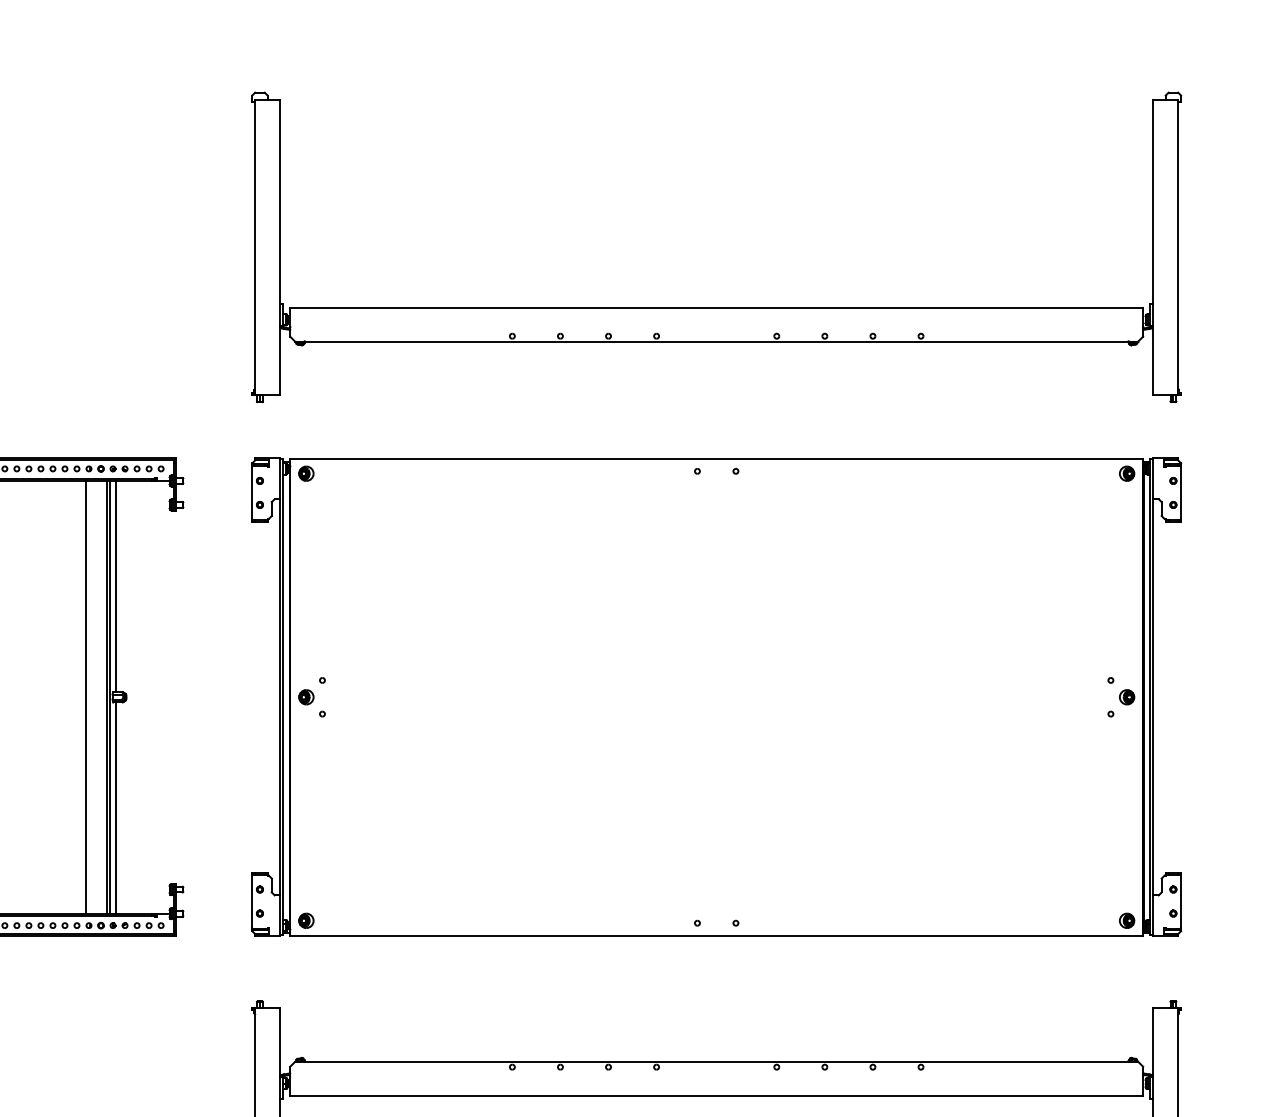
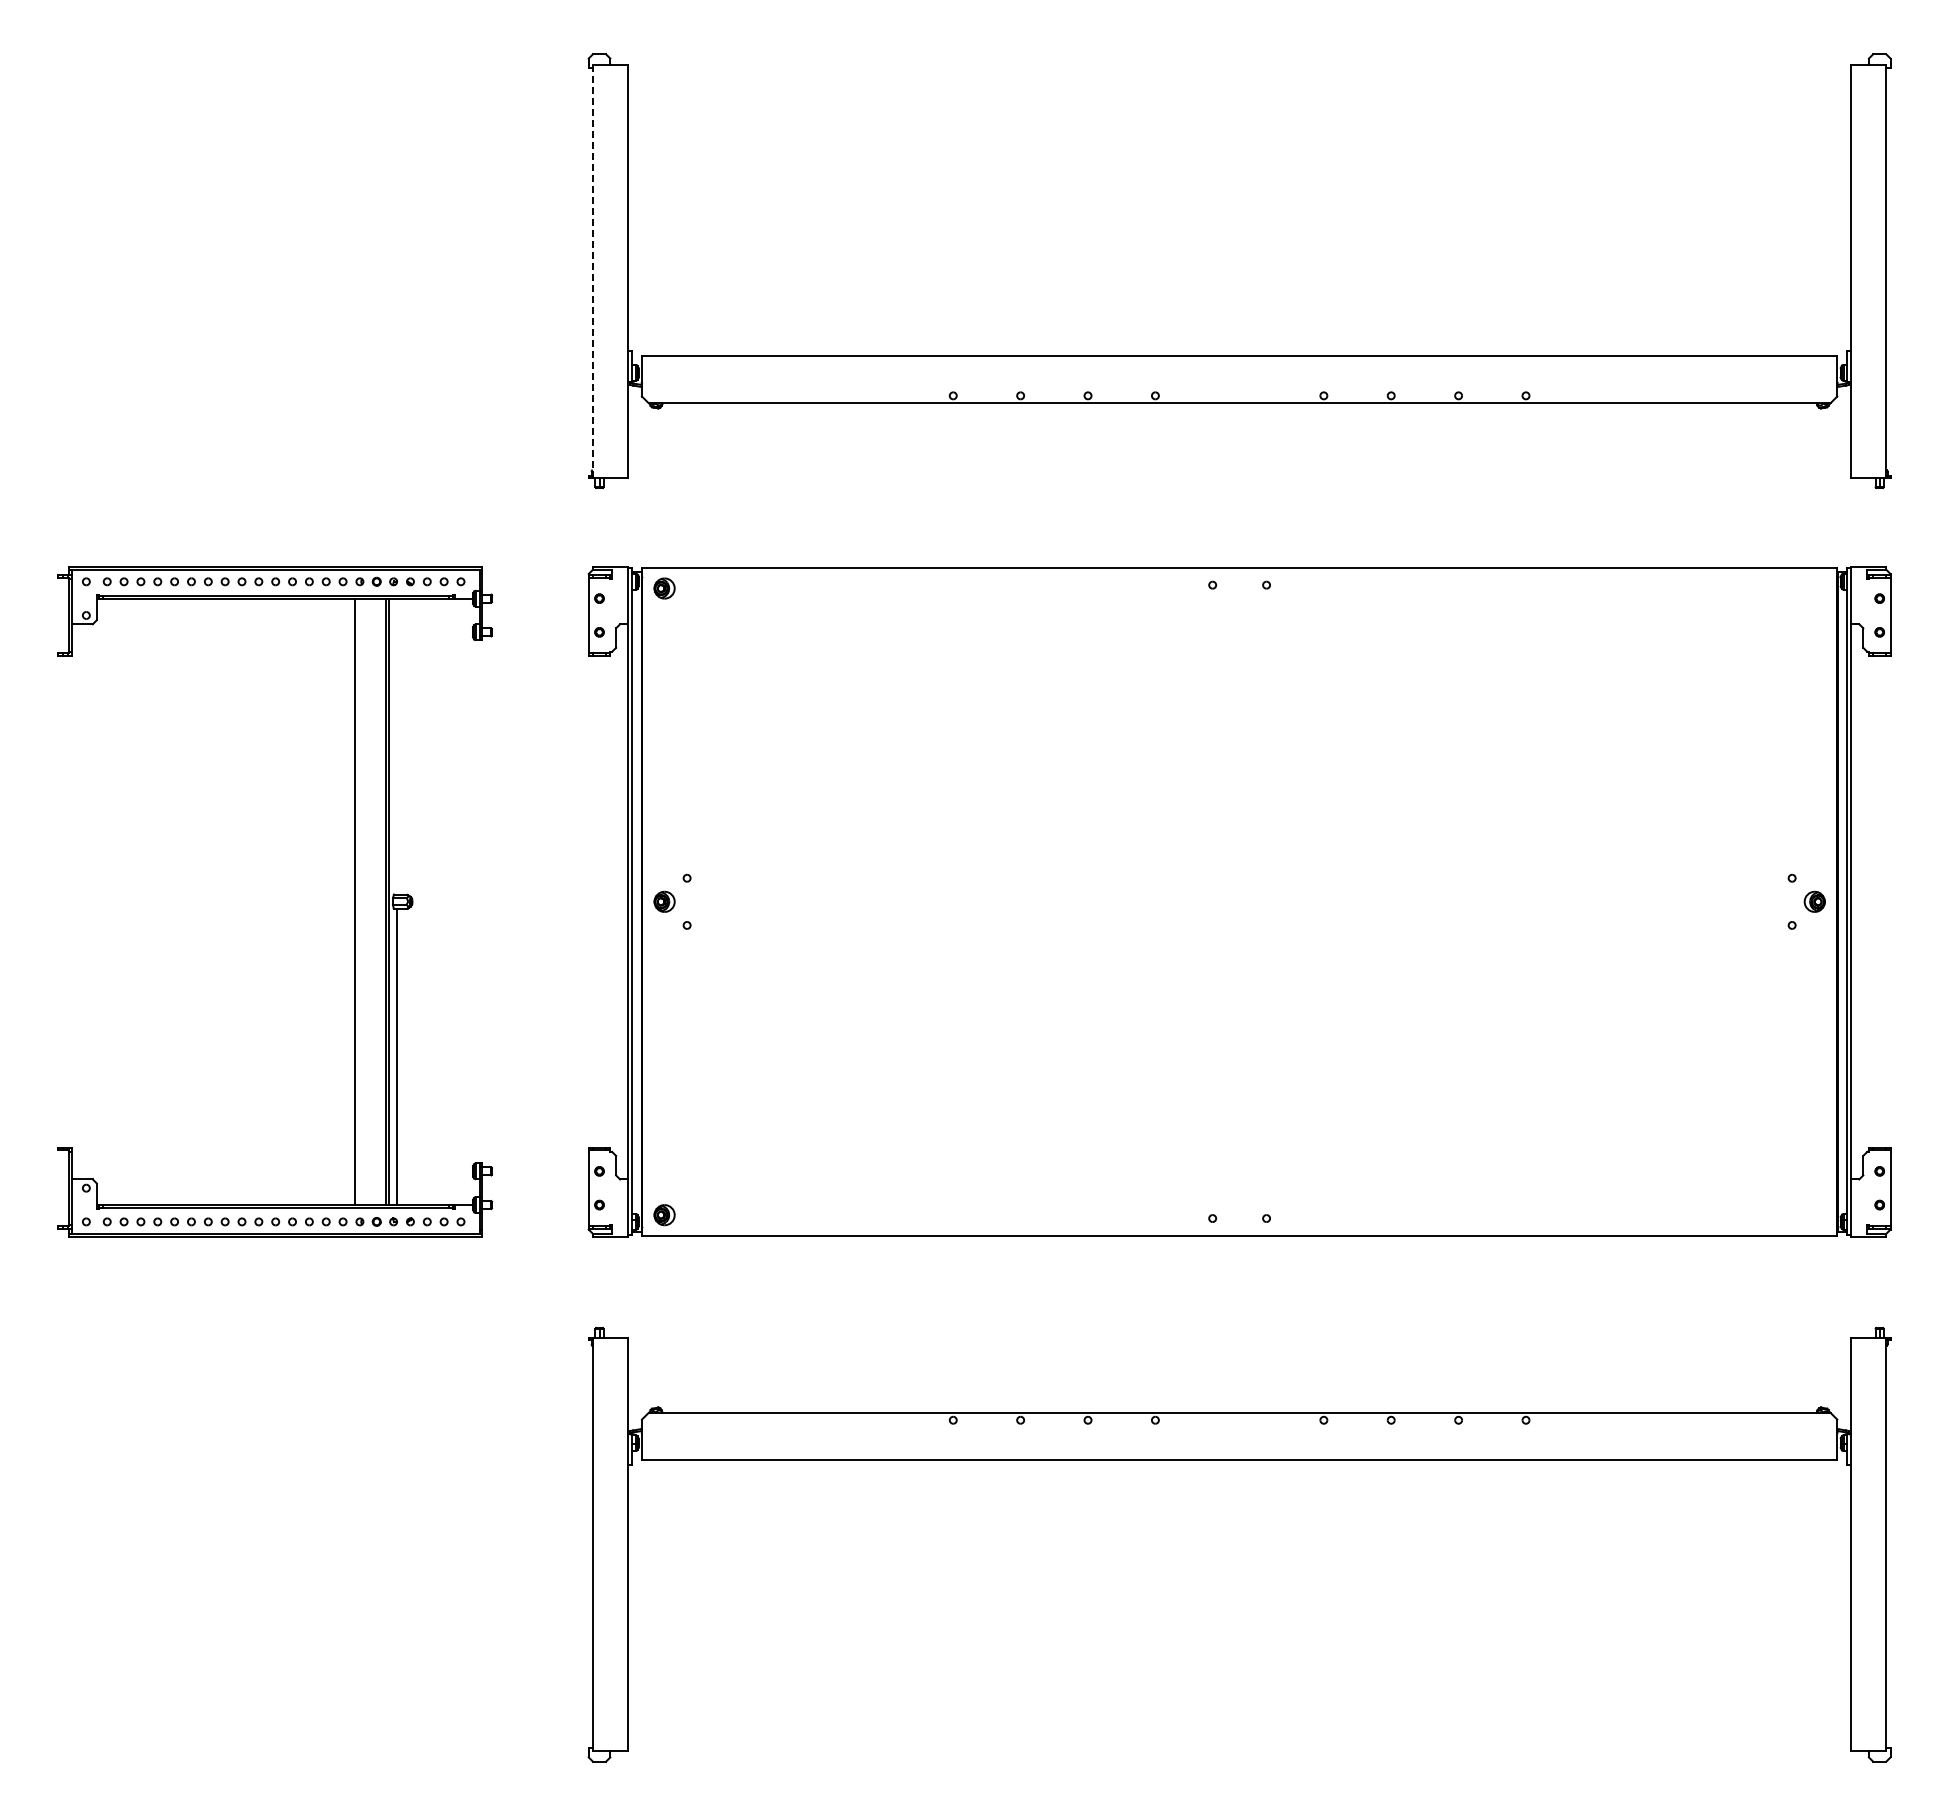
line: (254, 247) -> (592, 271), solid -> dashed
part: (1126, 473) -> (1814, 588), removed
line: (115, 586) -> (397, 746), removed
part: (1126, 921) -> (1814, 1215), removed

